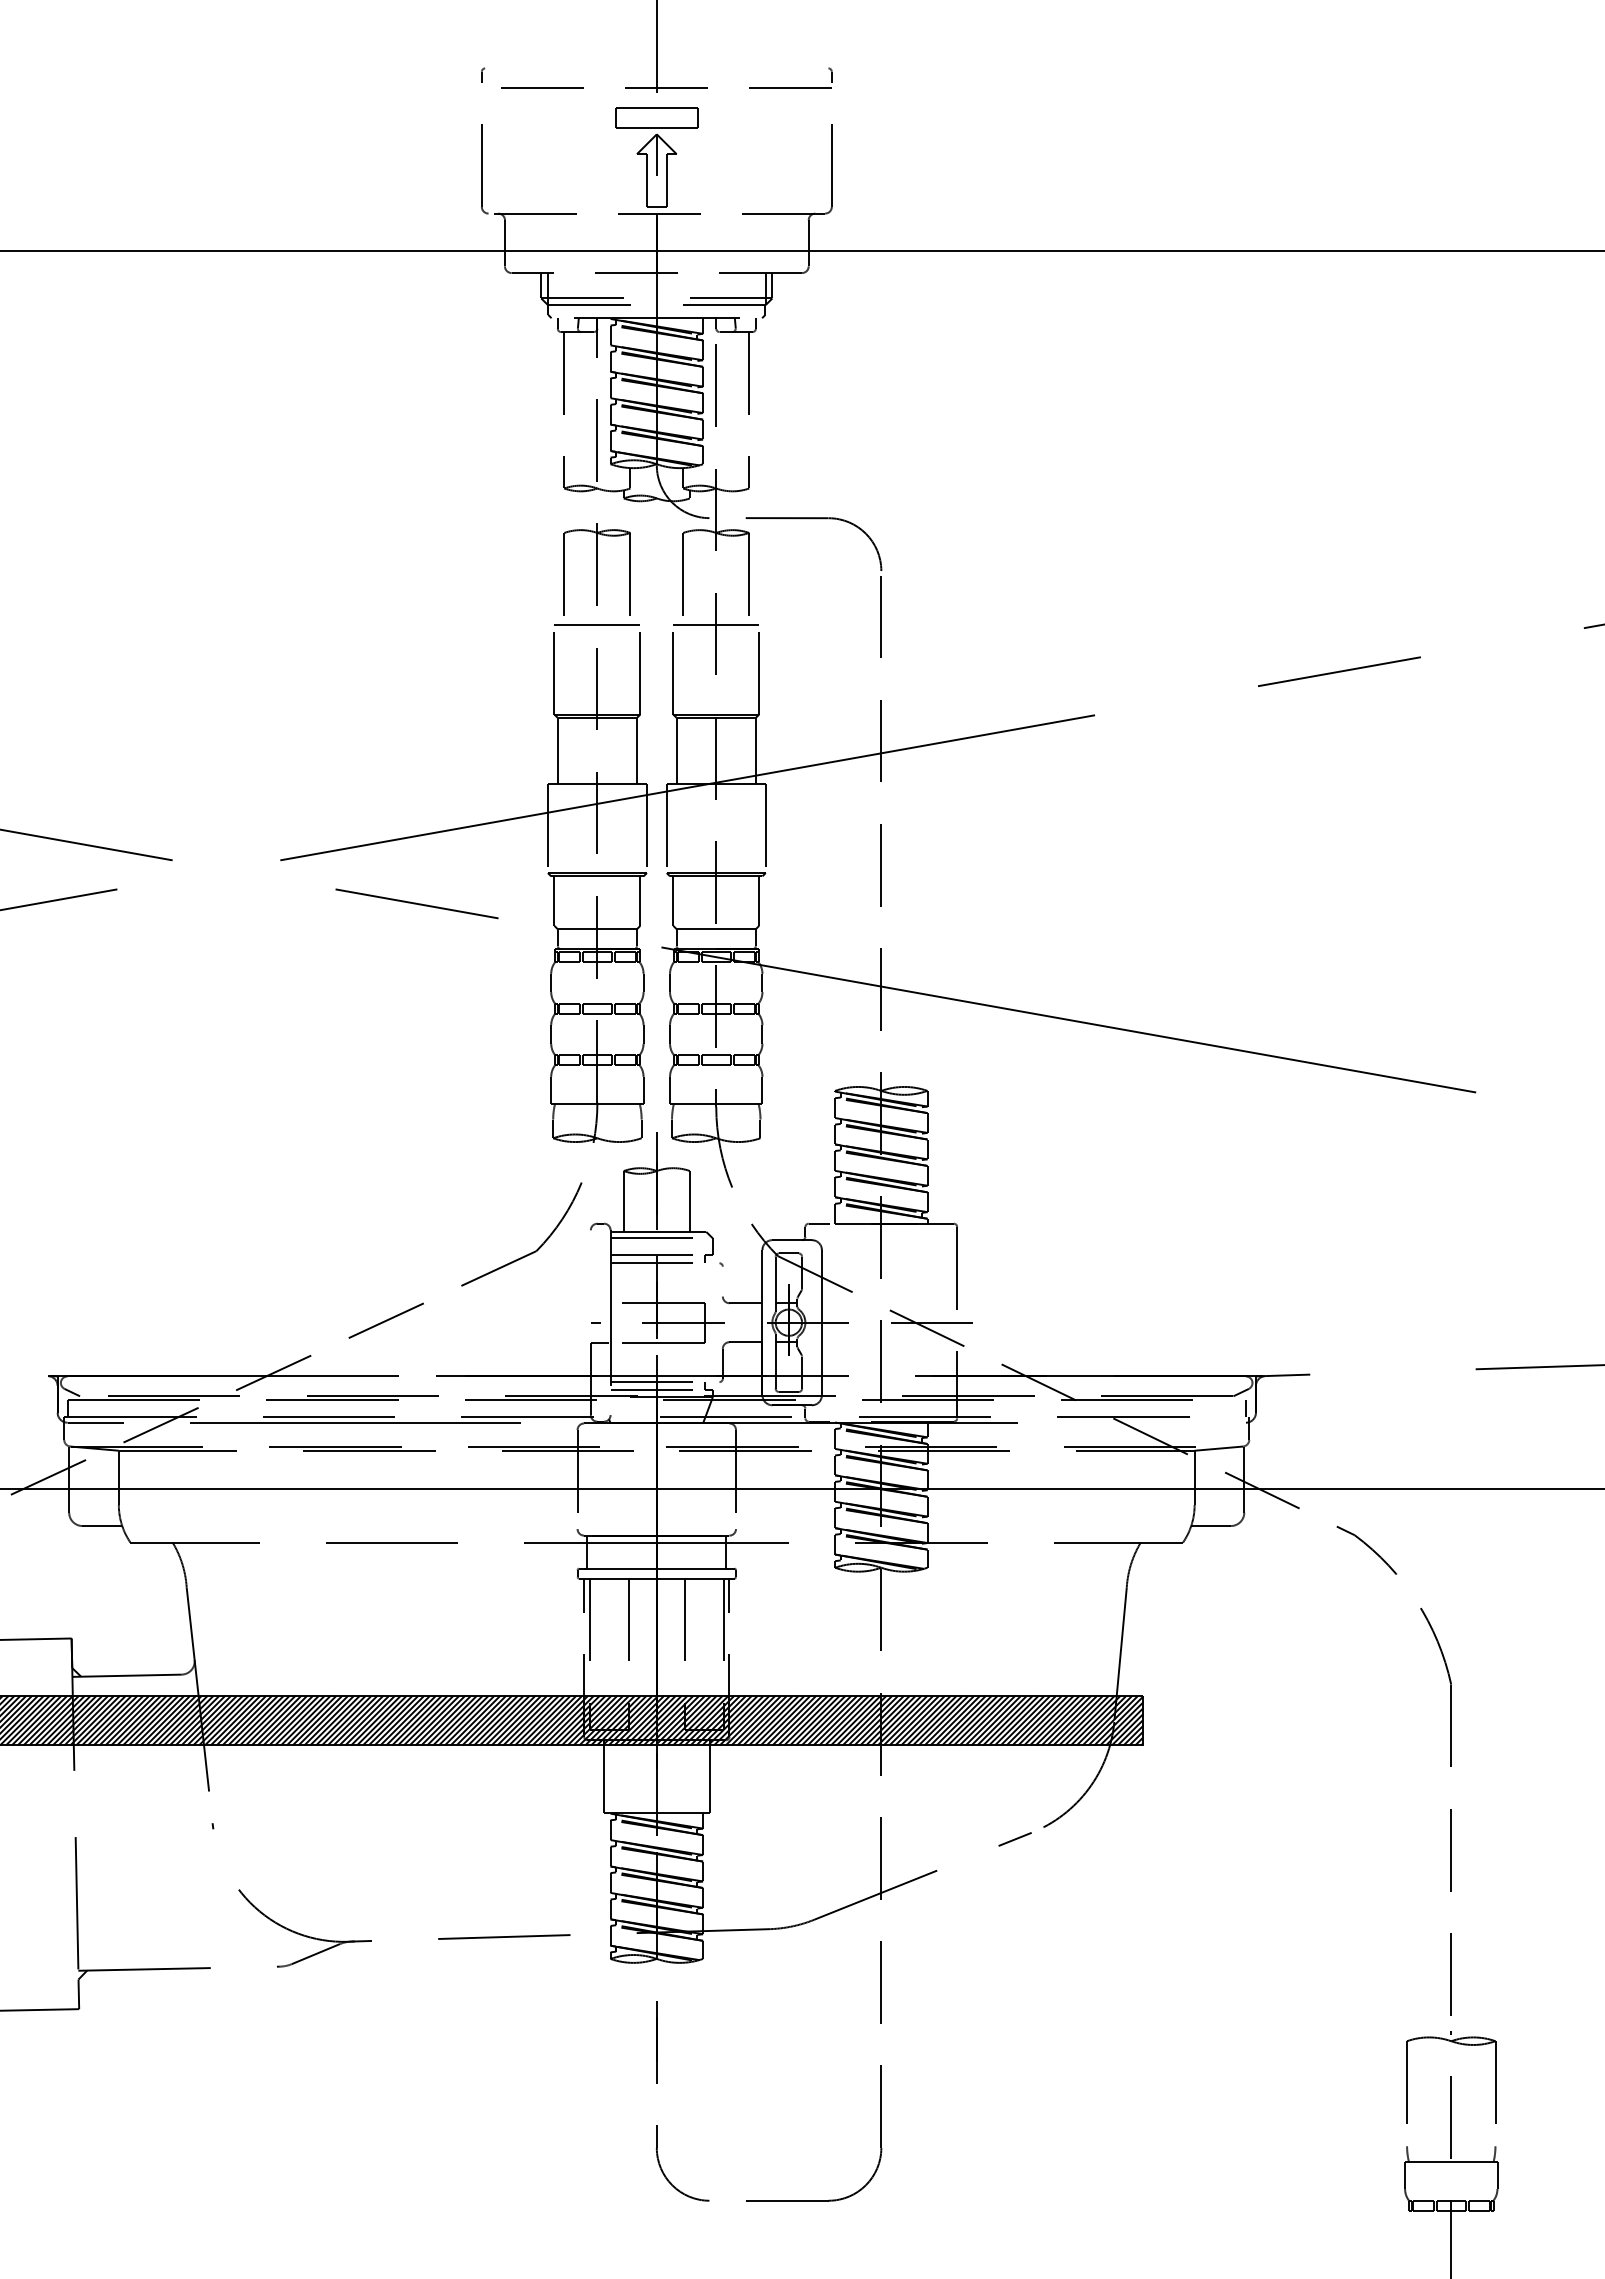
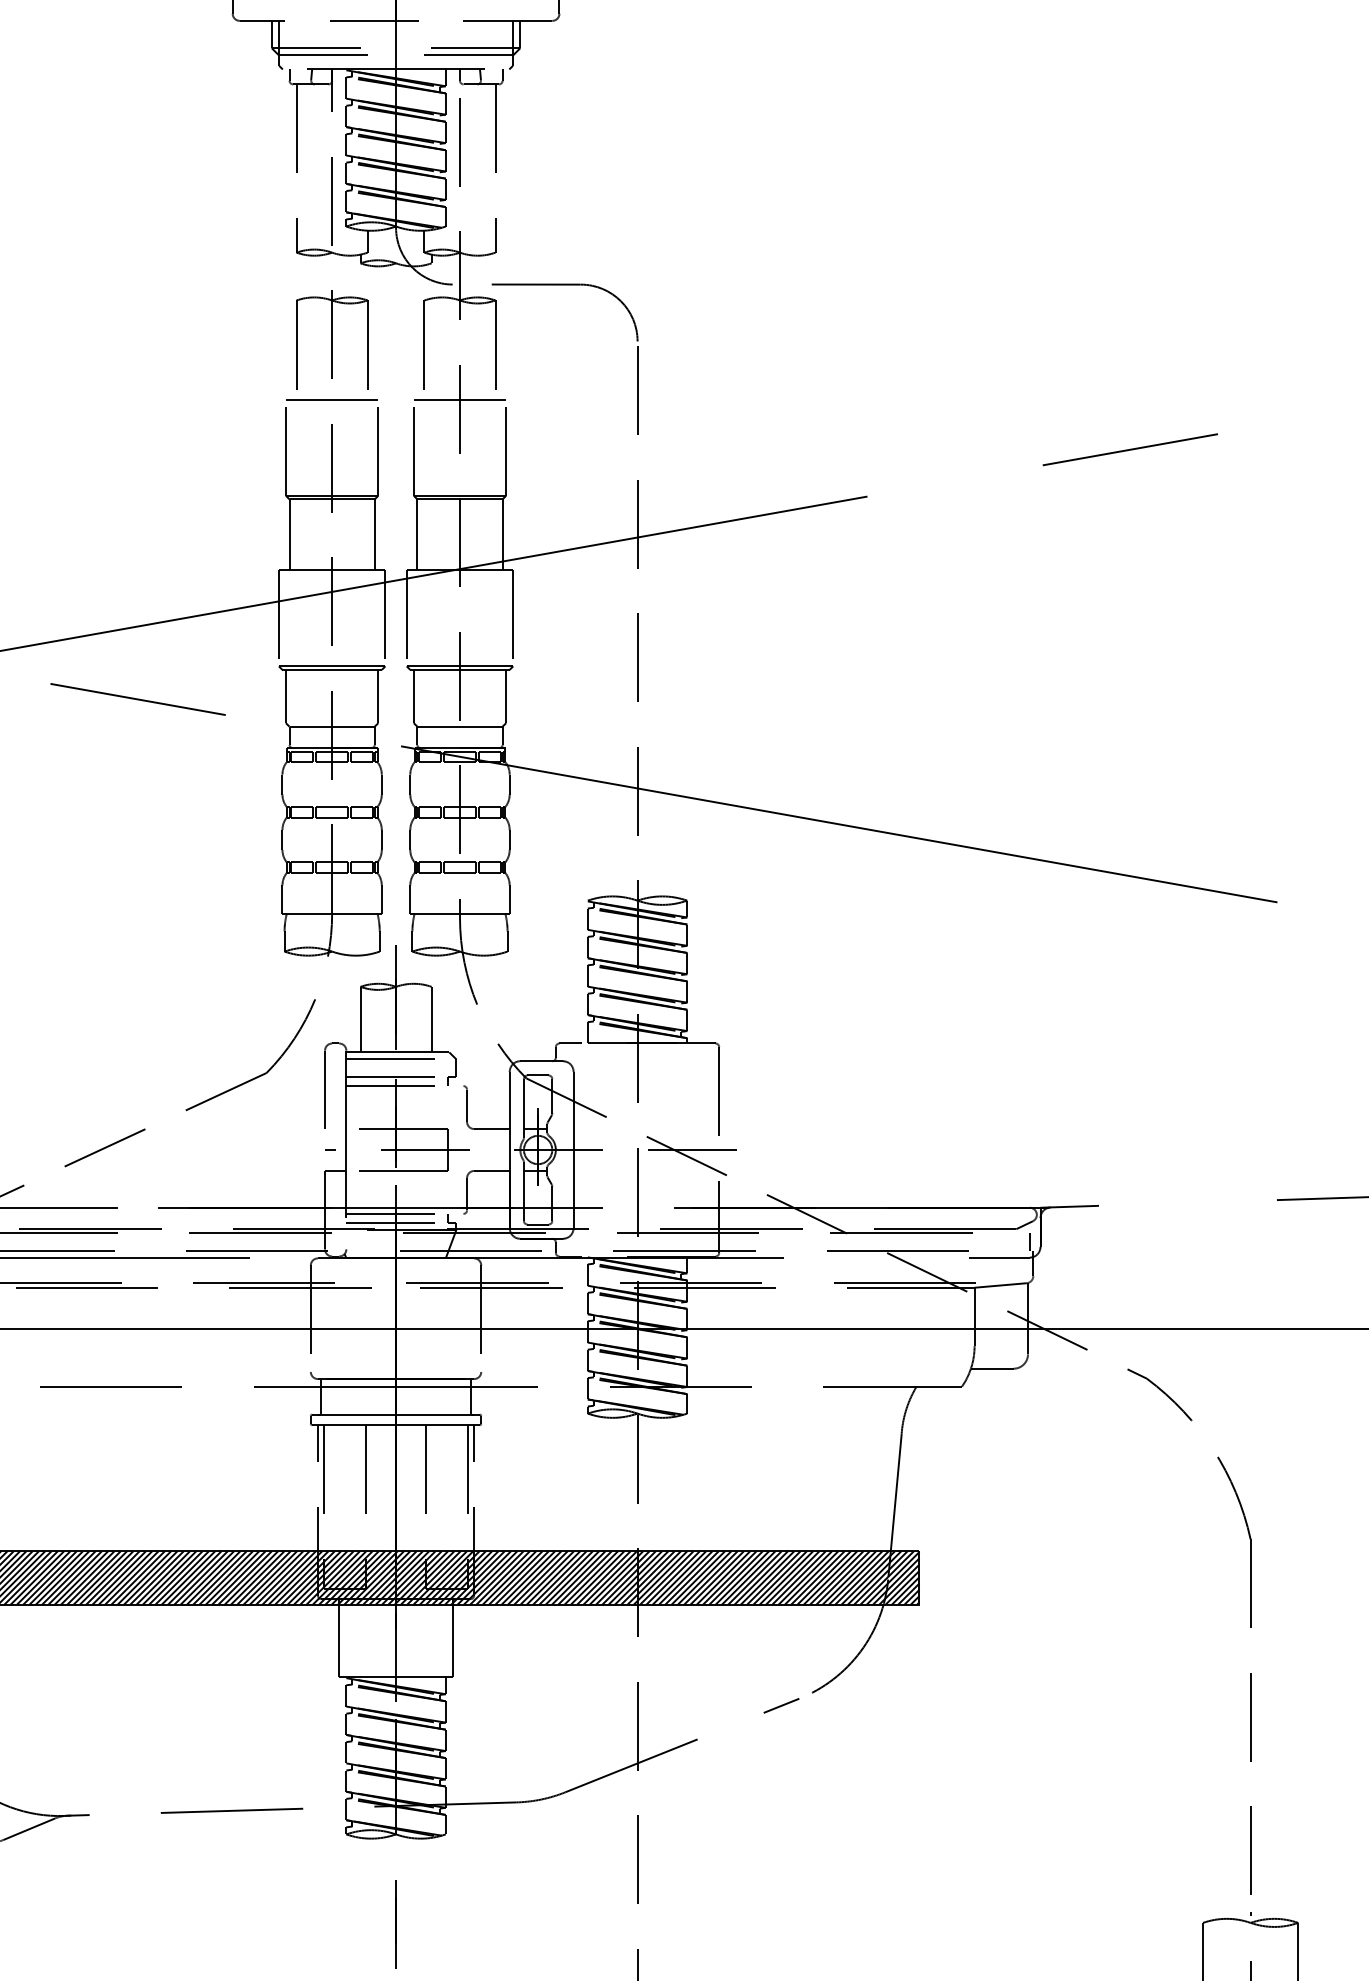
line: (590, 1266) -> (324, 1089), added
line: (722, 1281) -> (466, 1105), added
line: (1217, 1422) -> (999, 1257), added

